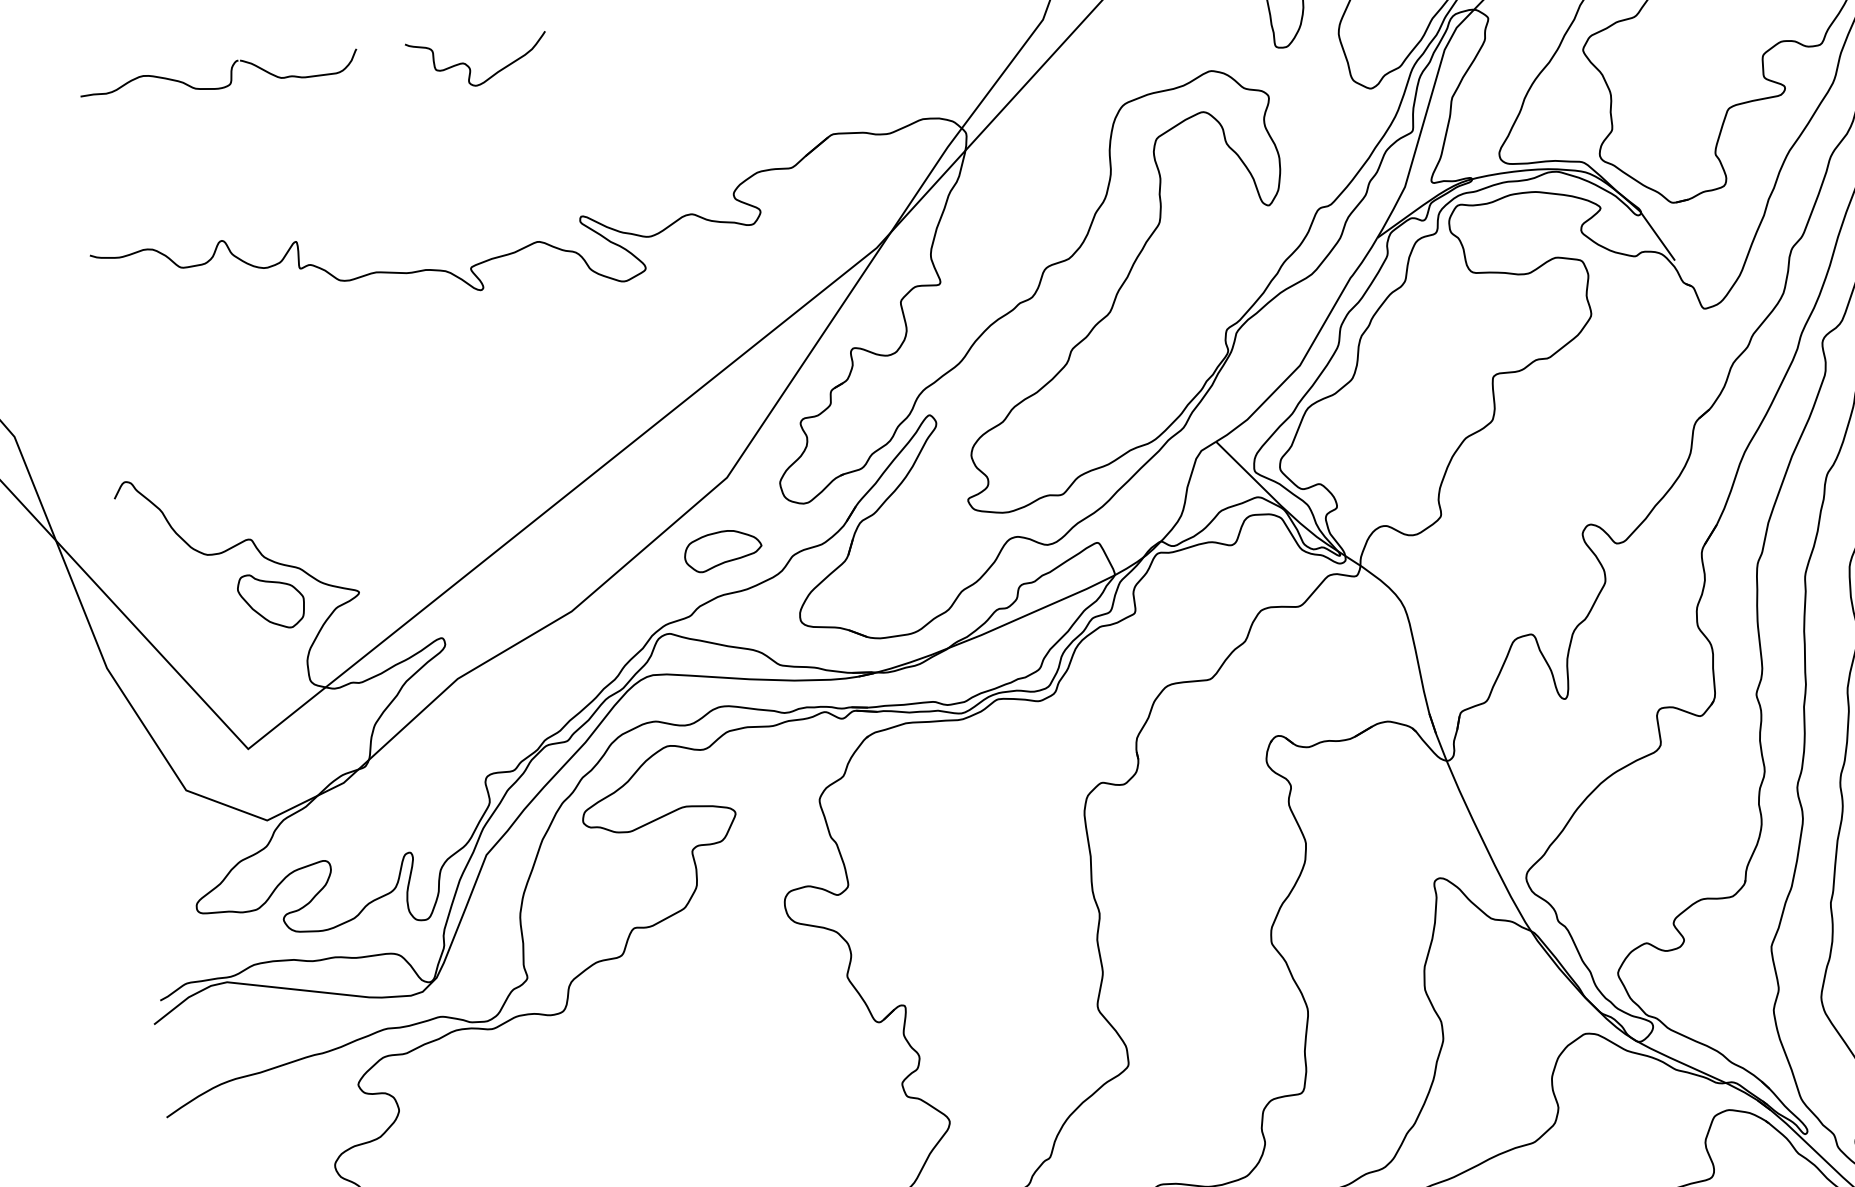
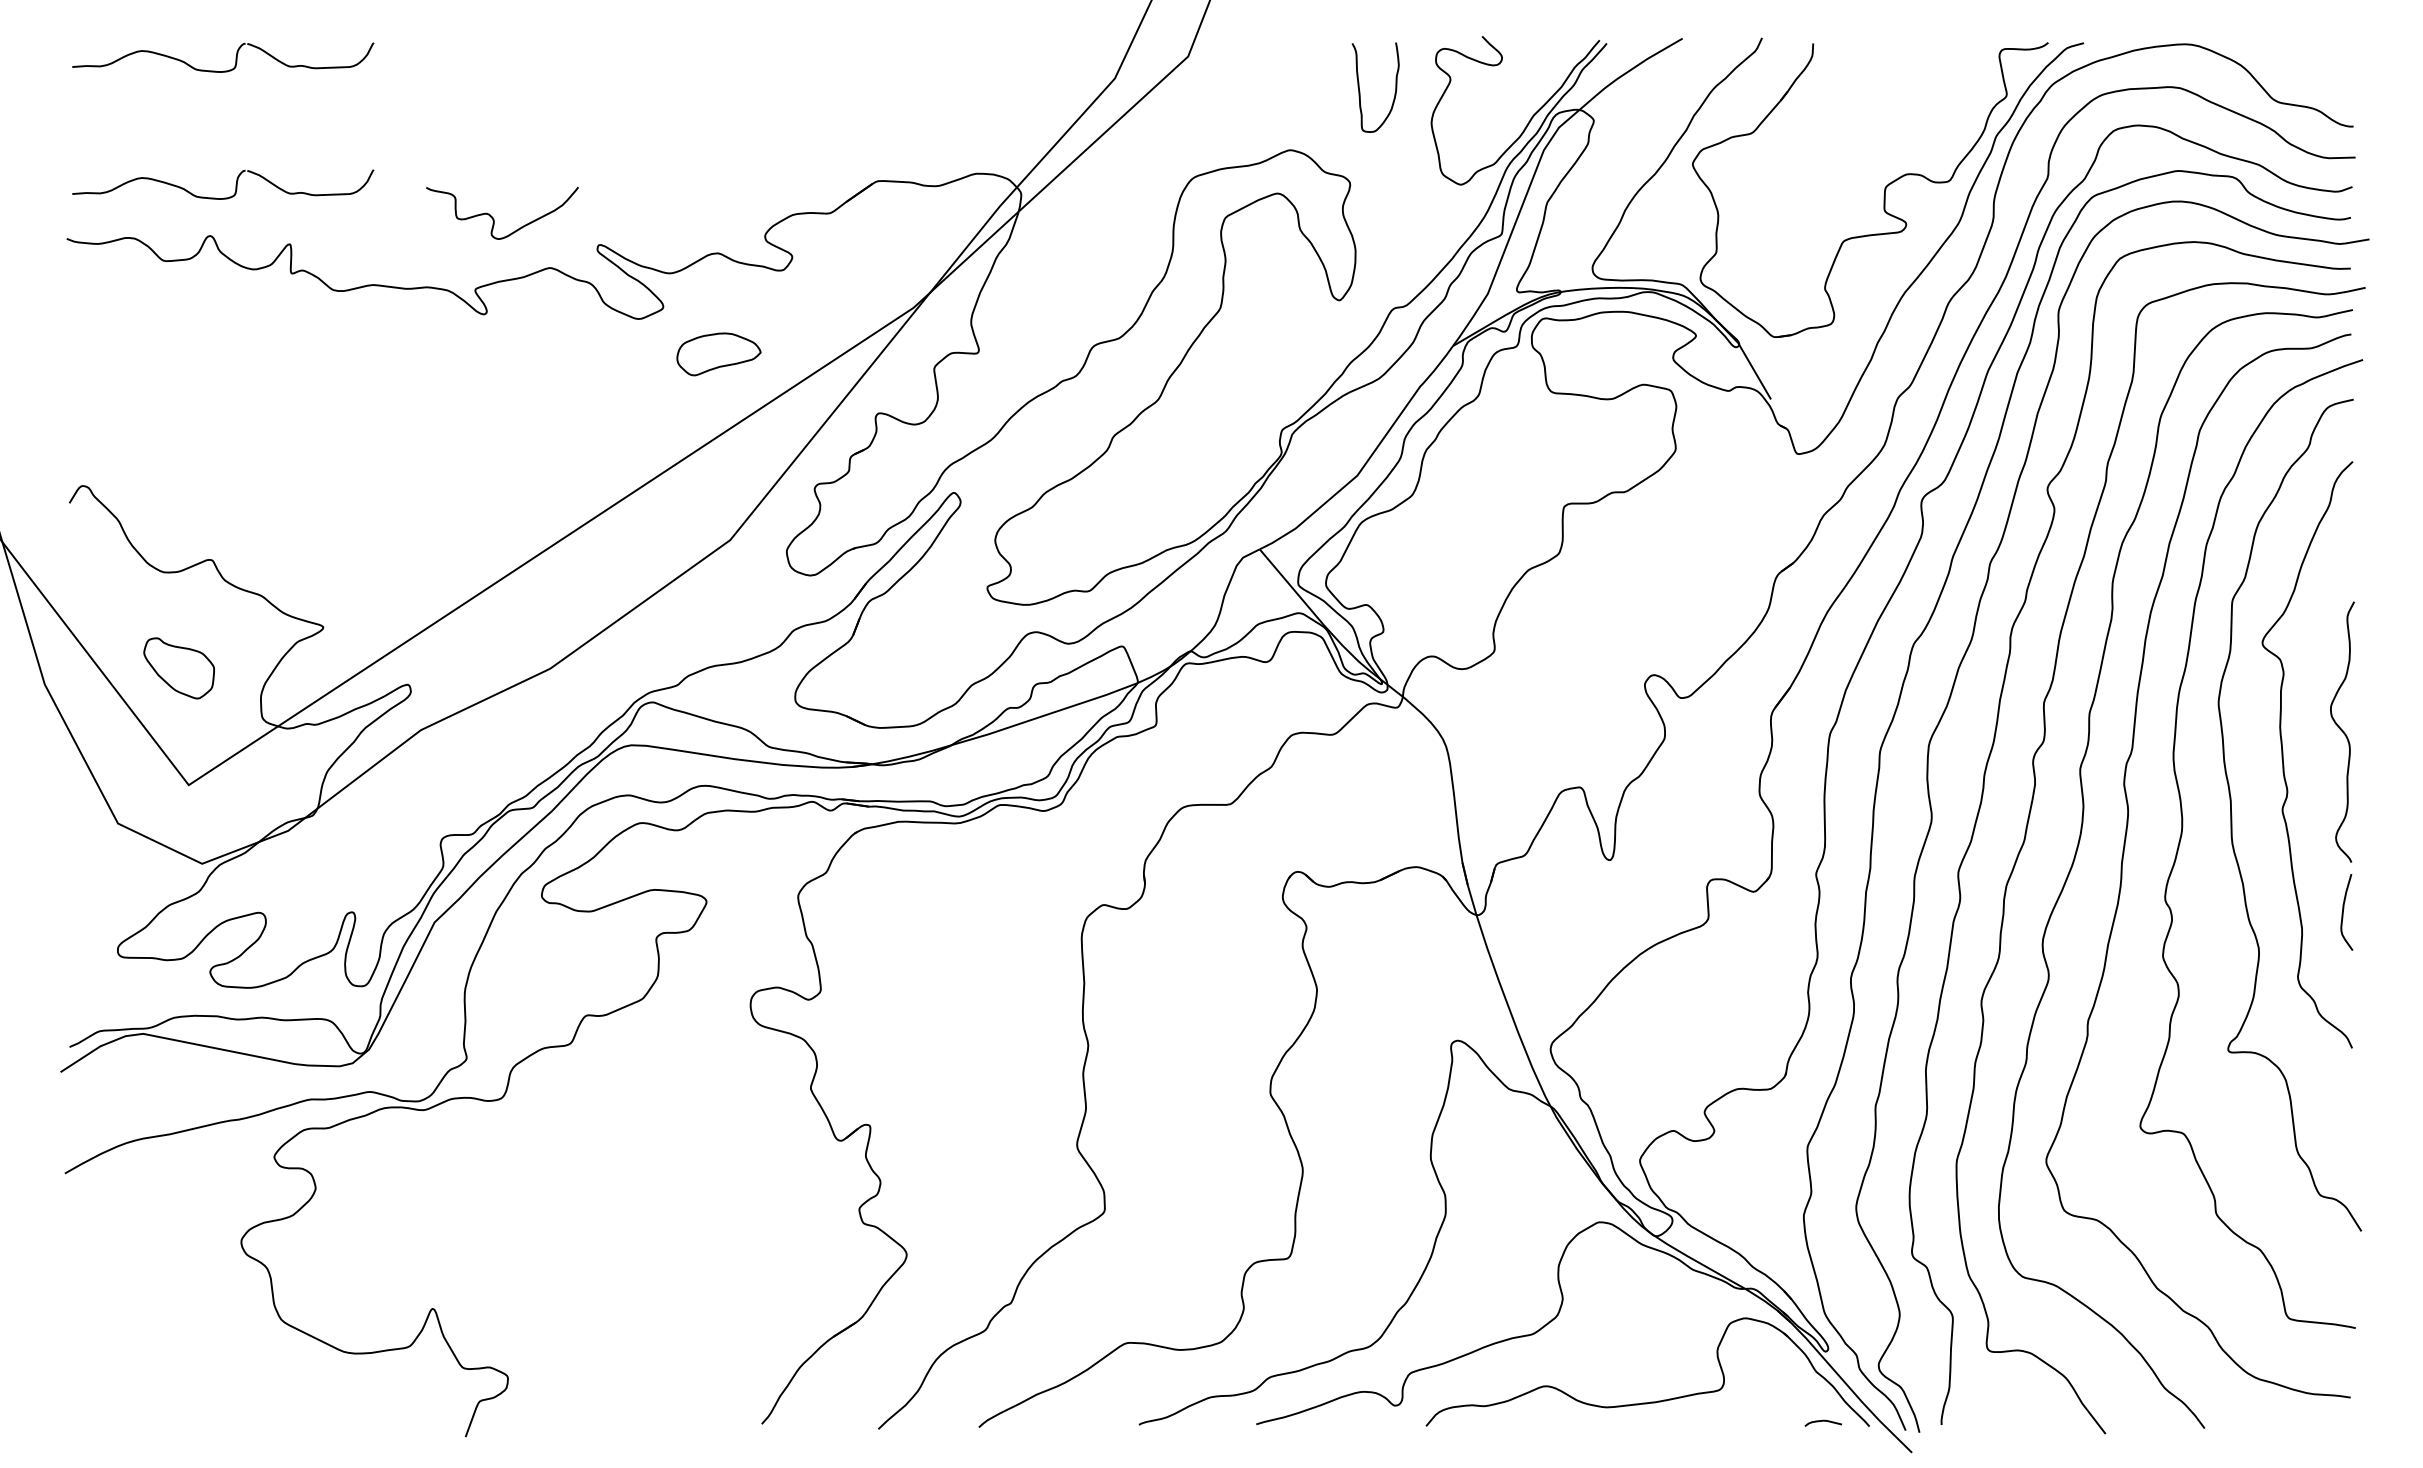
curve: (469, 66) -> (493, 217), moved
part: (240, 191) -> (235, 184), added
part: (722, 550) -> (718, 354), moved
part: (270, 601) -> (178, 668), moved

